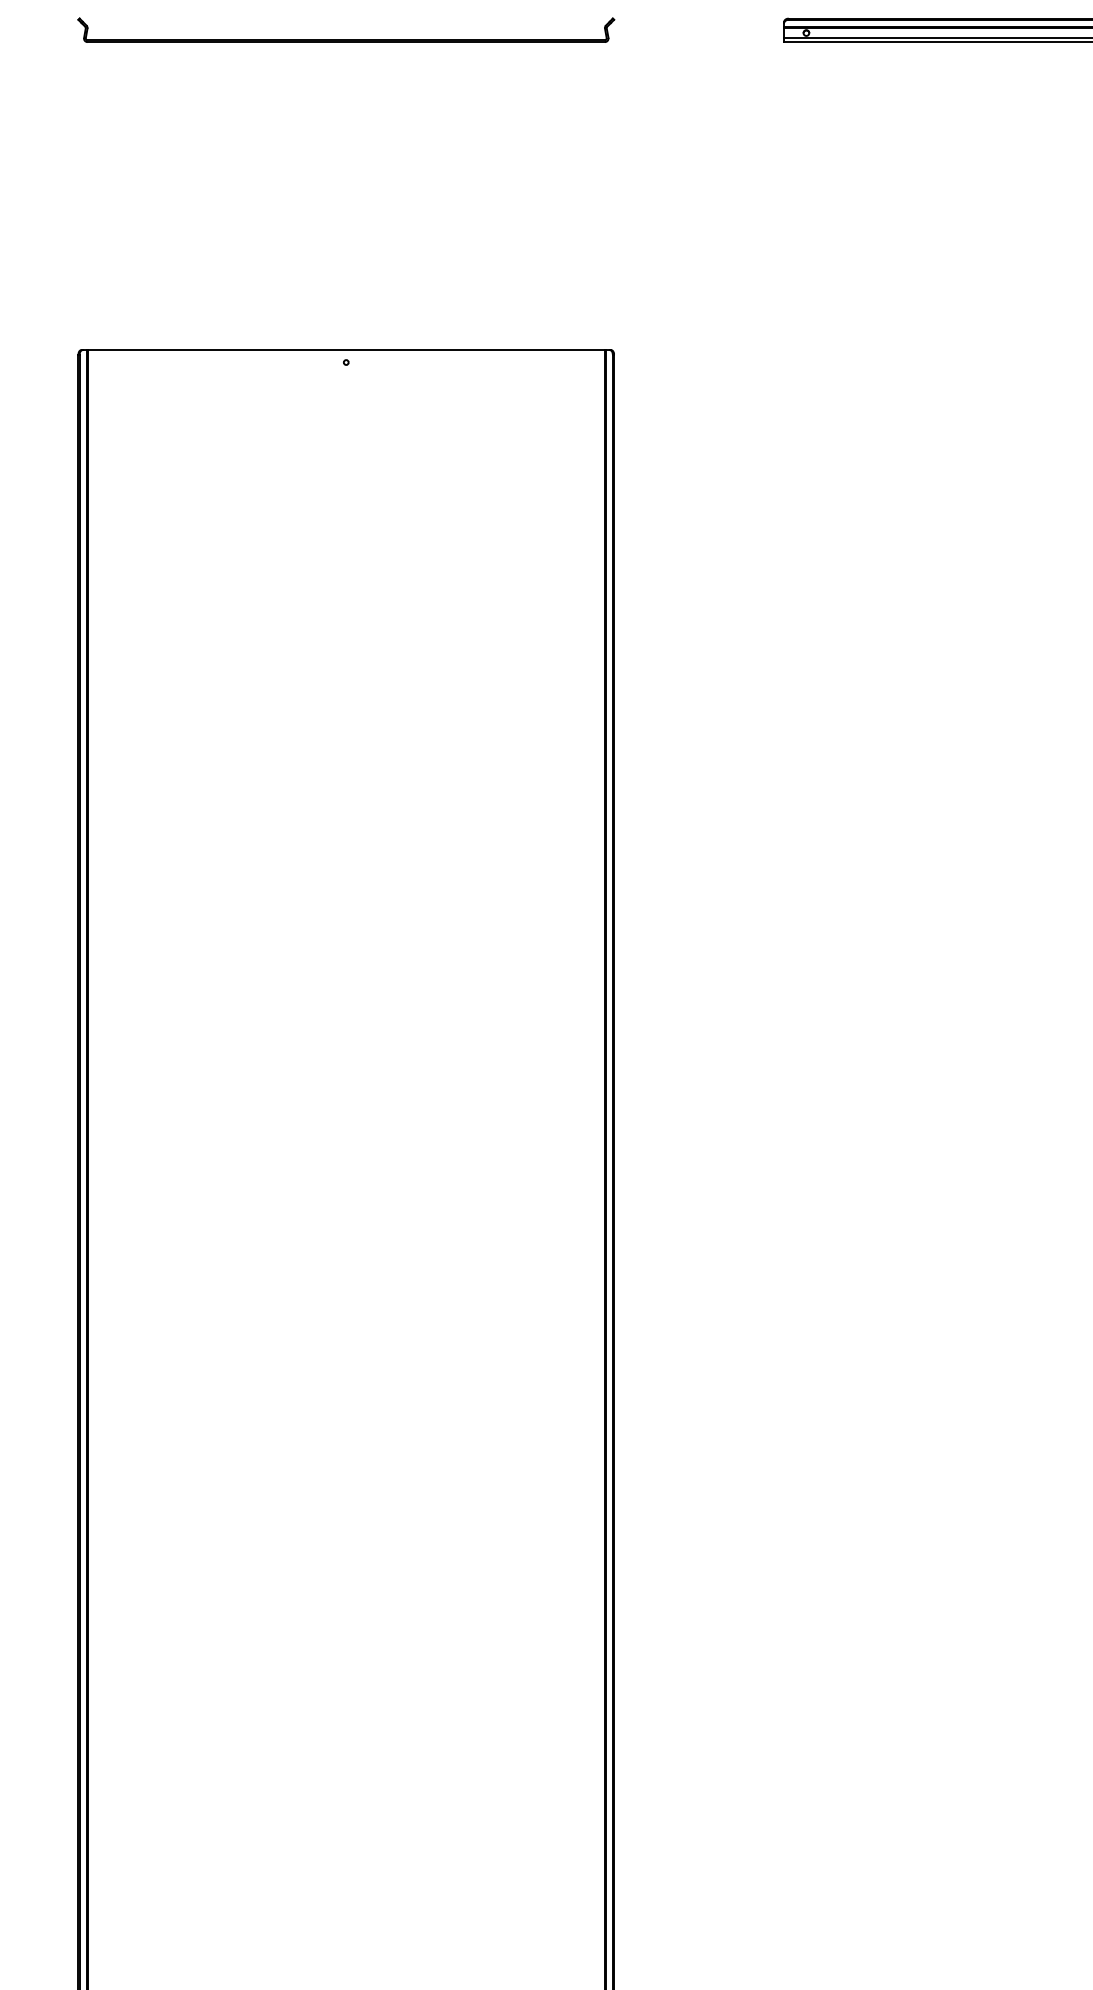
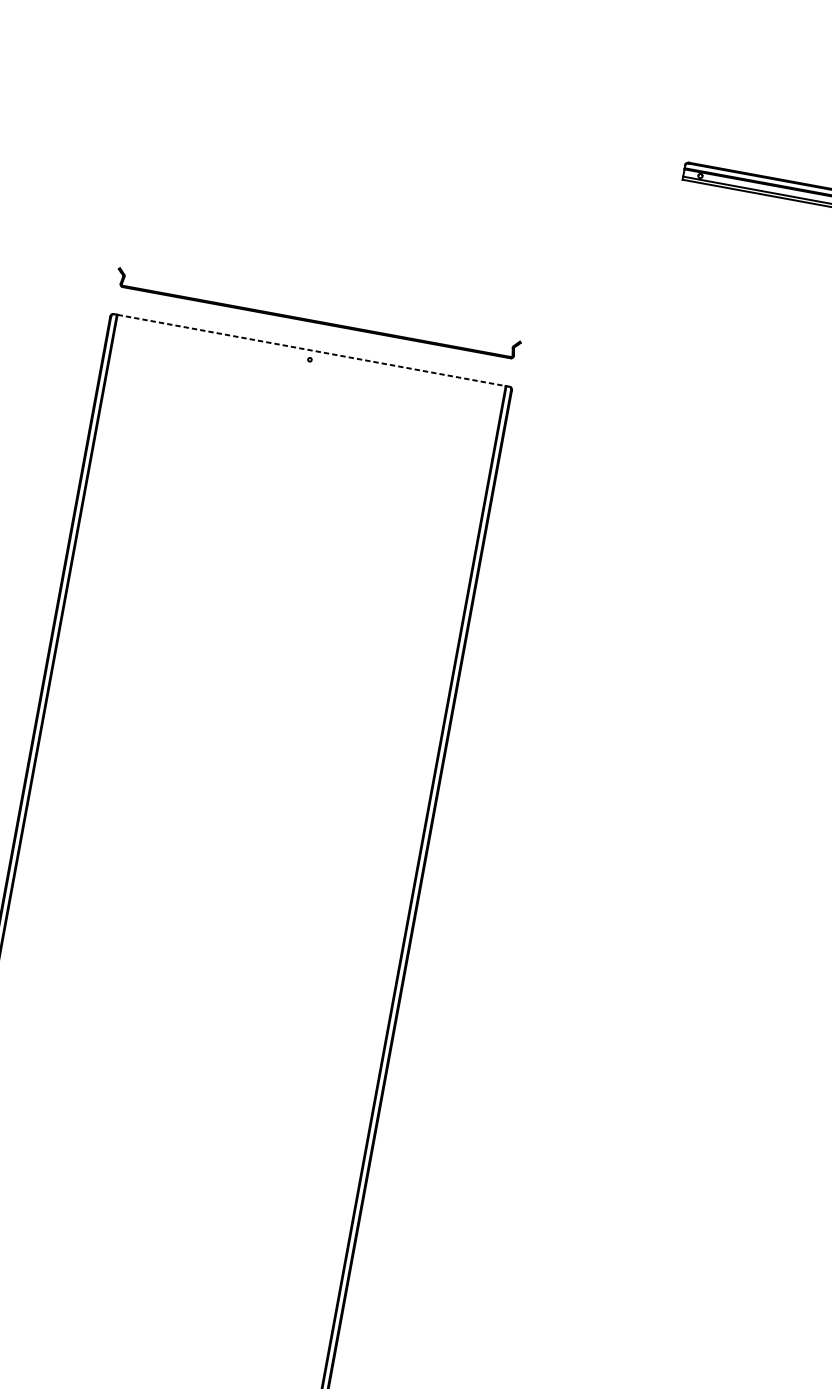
part: (346, 39) -> (317, 320), moved
line: (346, 350) -> (311, 350), solid -> dashed

